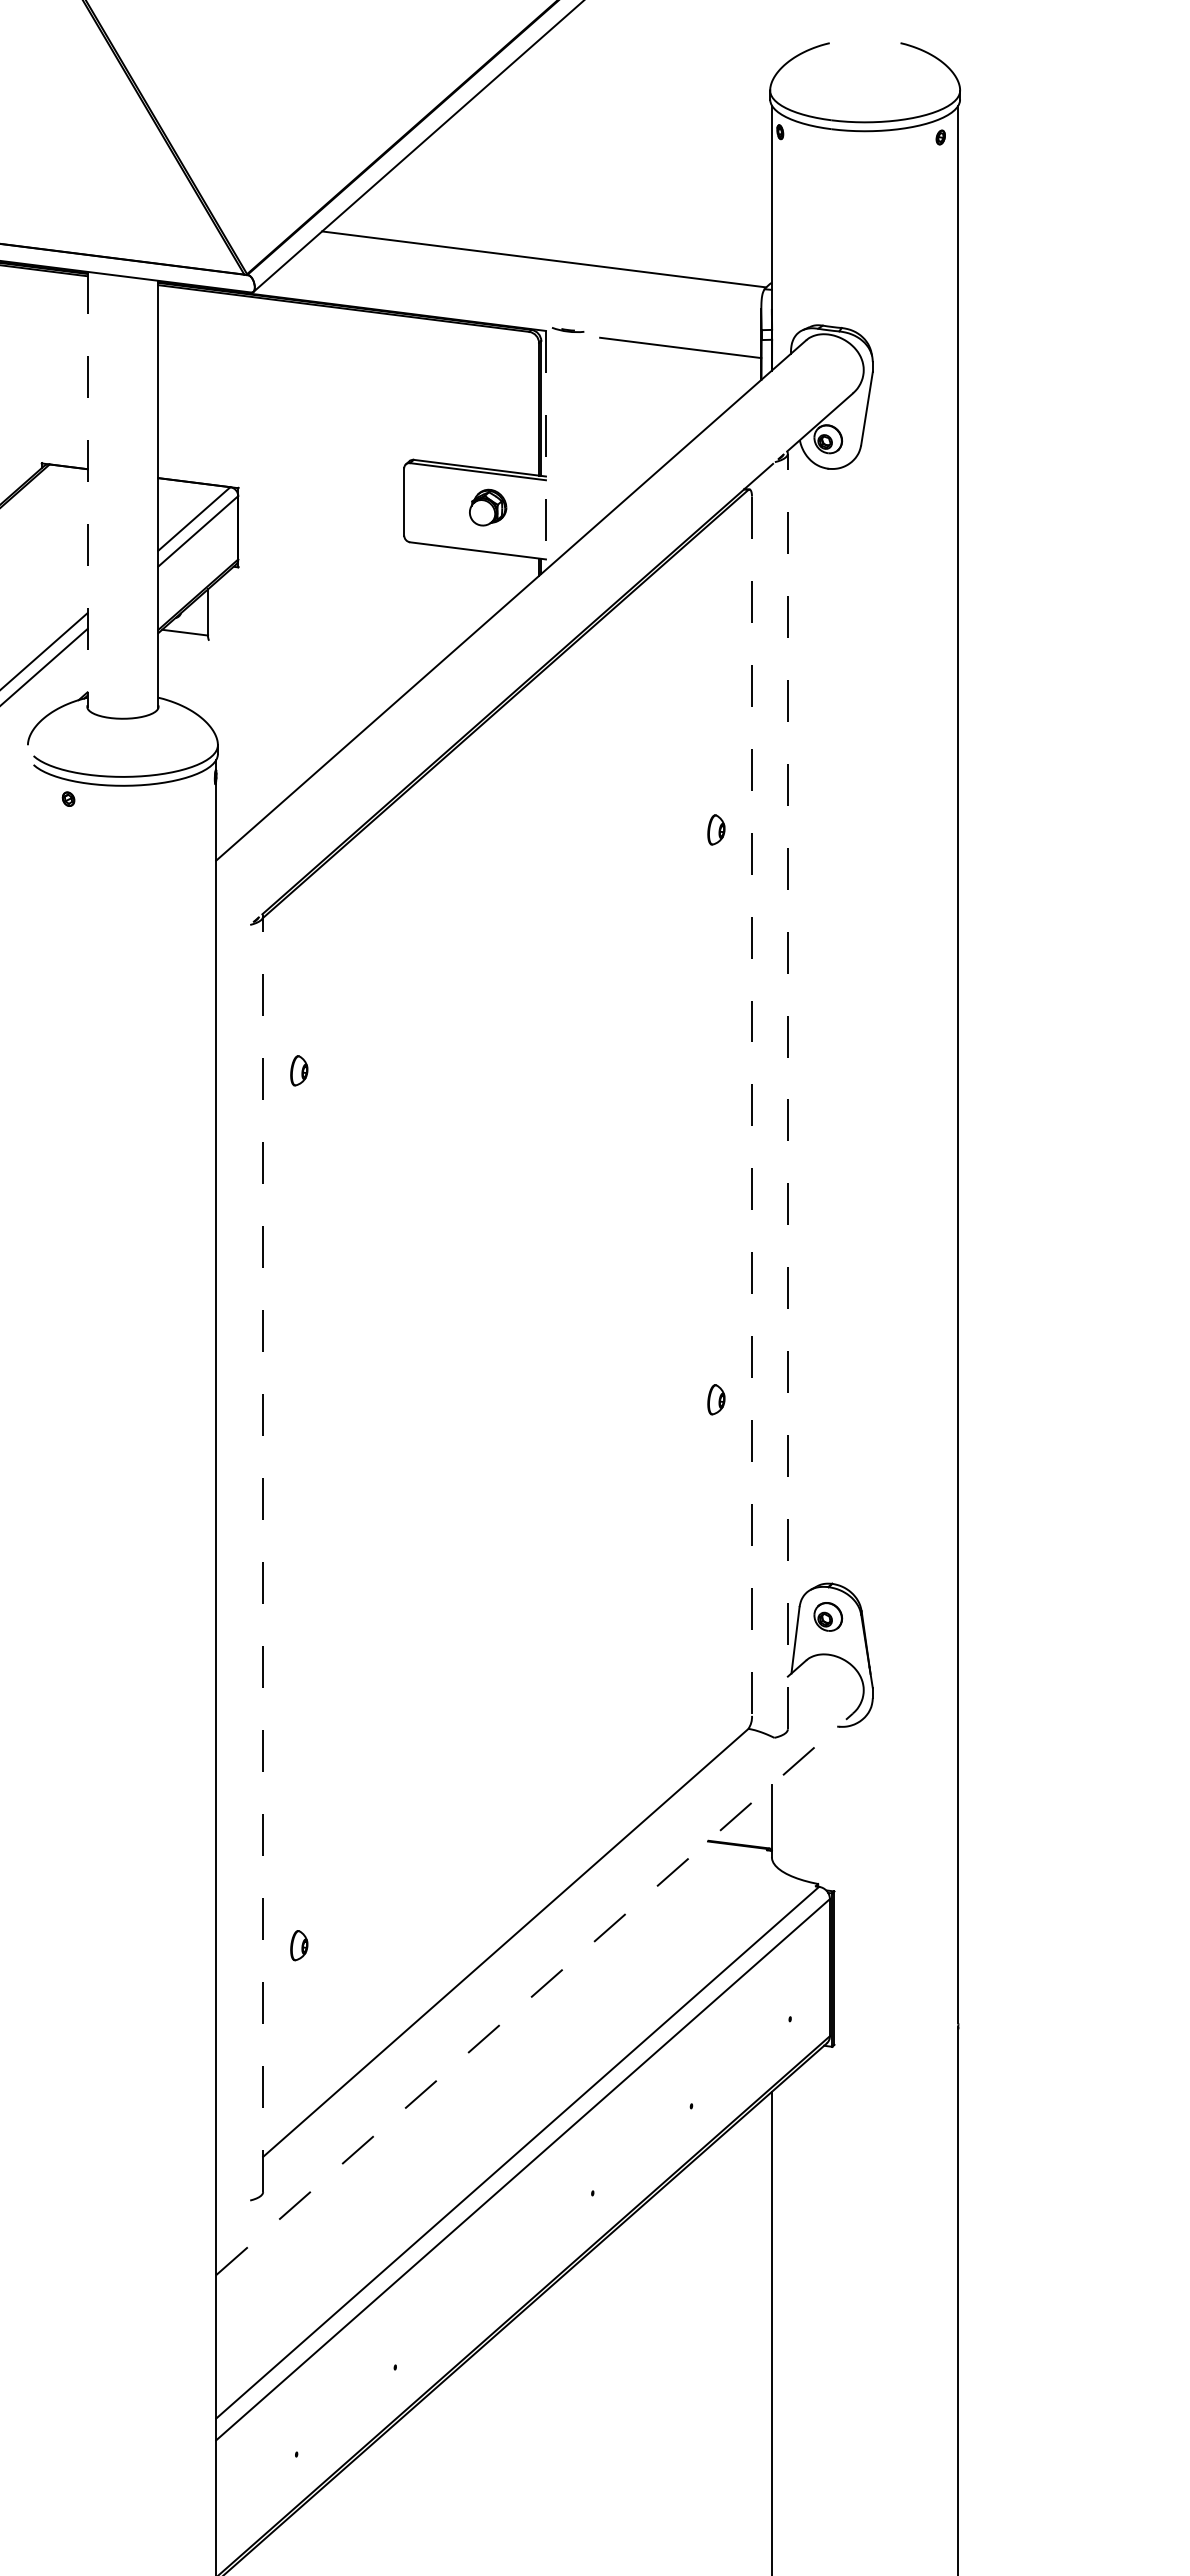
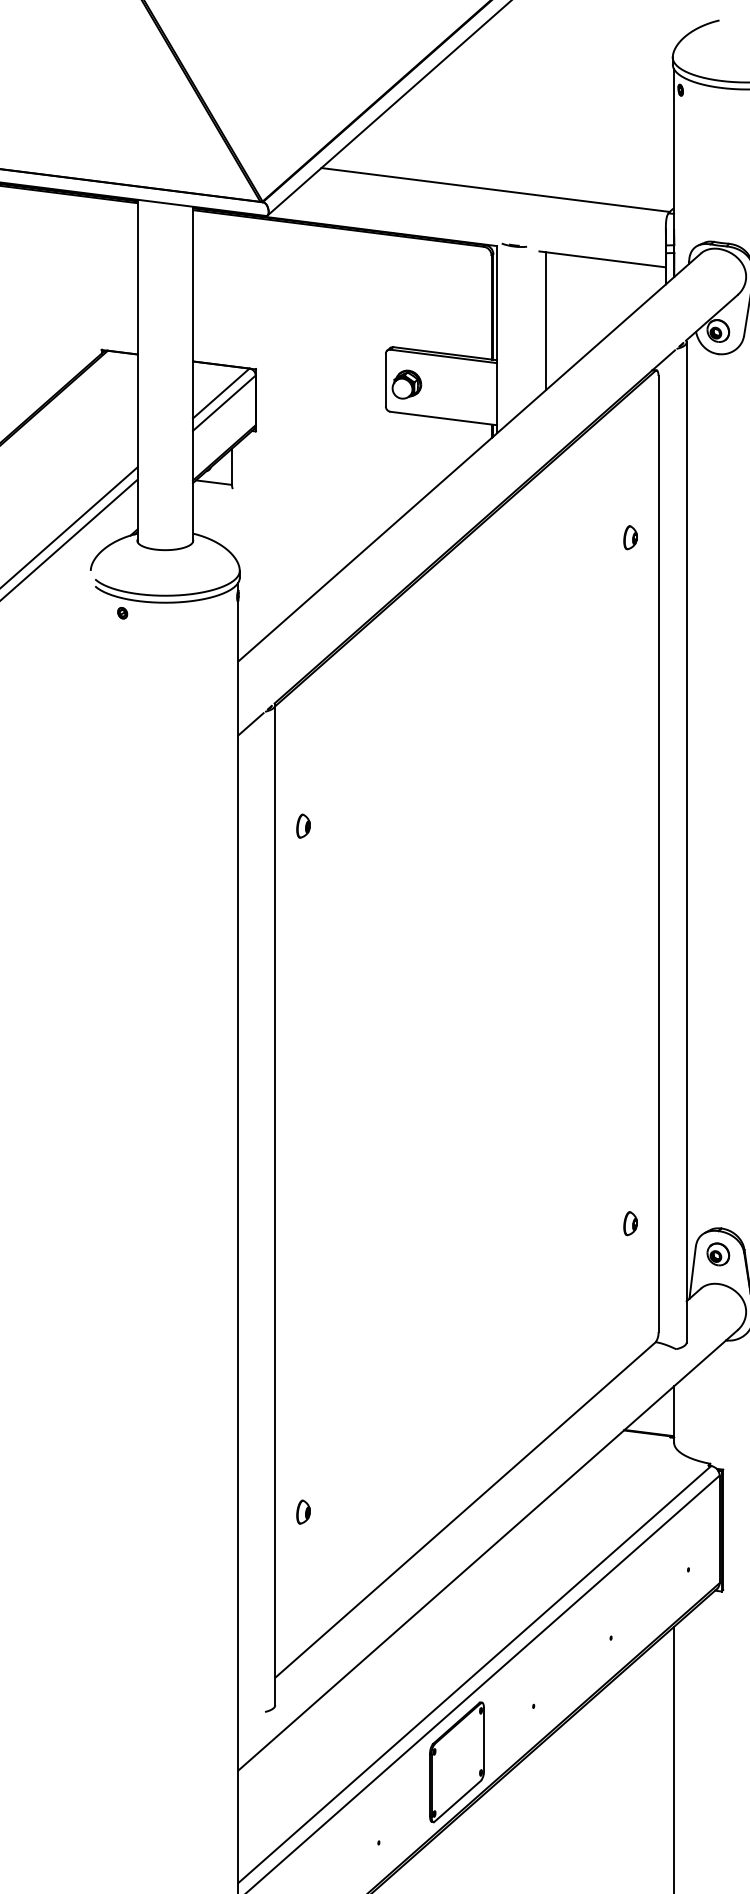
line: (608, 426) -> (546, 320), added
line: (545, 450) -> (496, 339), dashed -> solid
line: (87, 490) -> (137, 371), dashed -> solid
part: (488, 507) -> (407, 384), moved
part: (716, 829) -> (630, 537), moved
line: (232, 940) -> (251, 724), added
line: (787, 1091) -> (686, 842), dashed -> solid
line: (752, 1106) -> (658, 854), dashed -> solid
part: (716, 1399) -> (630, 1223), moved
line: (263, 1554) -> (275, 1205), dashed -> solid
line: (534, 1994) -> (487, 1550), dashed -> solid
part: (494, 2264) -> (456, 1762), added

